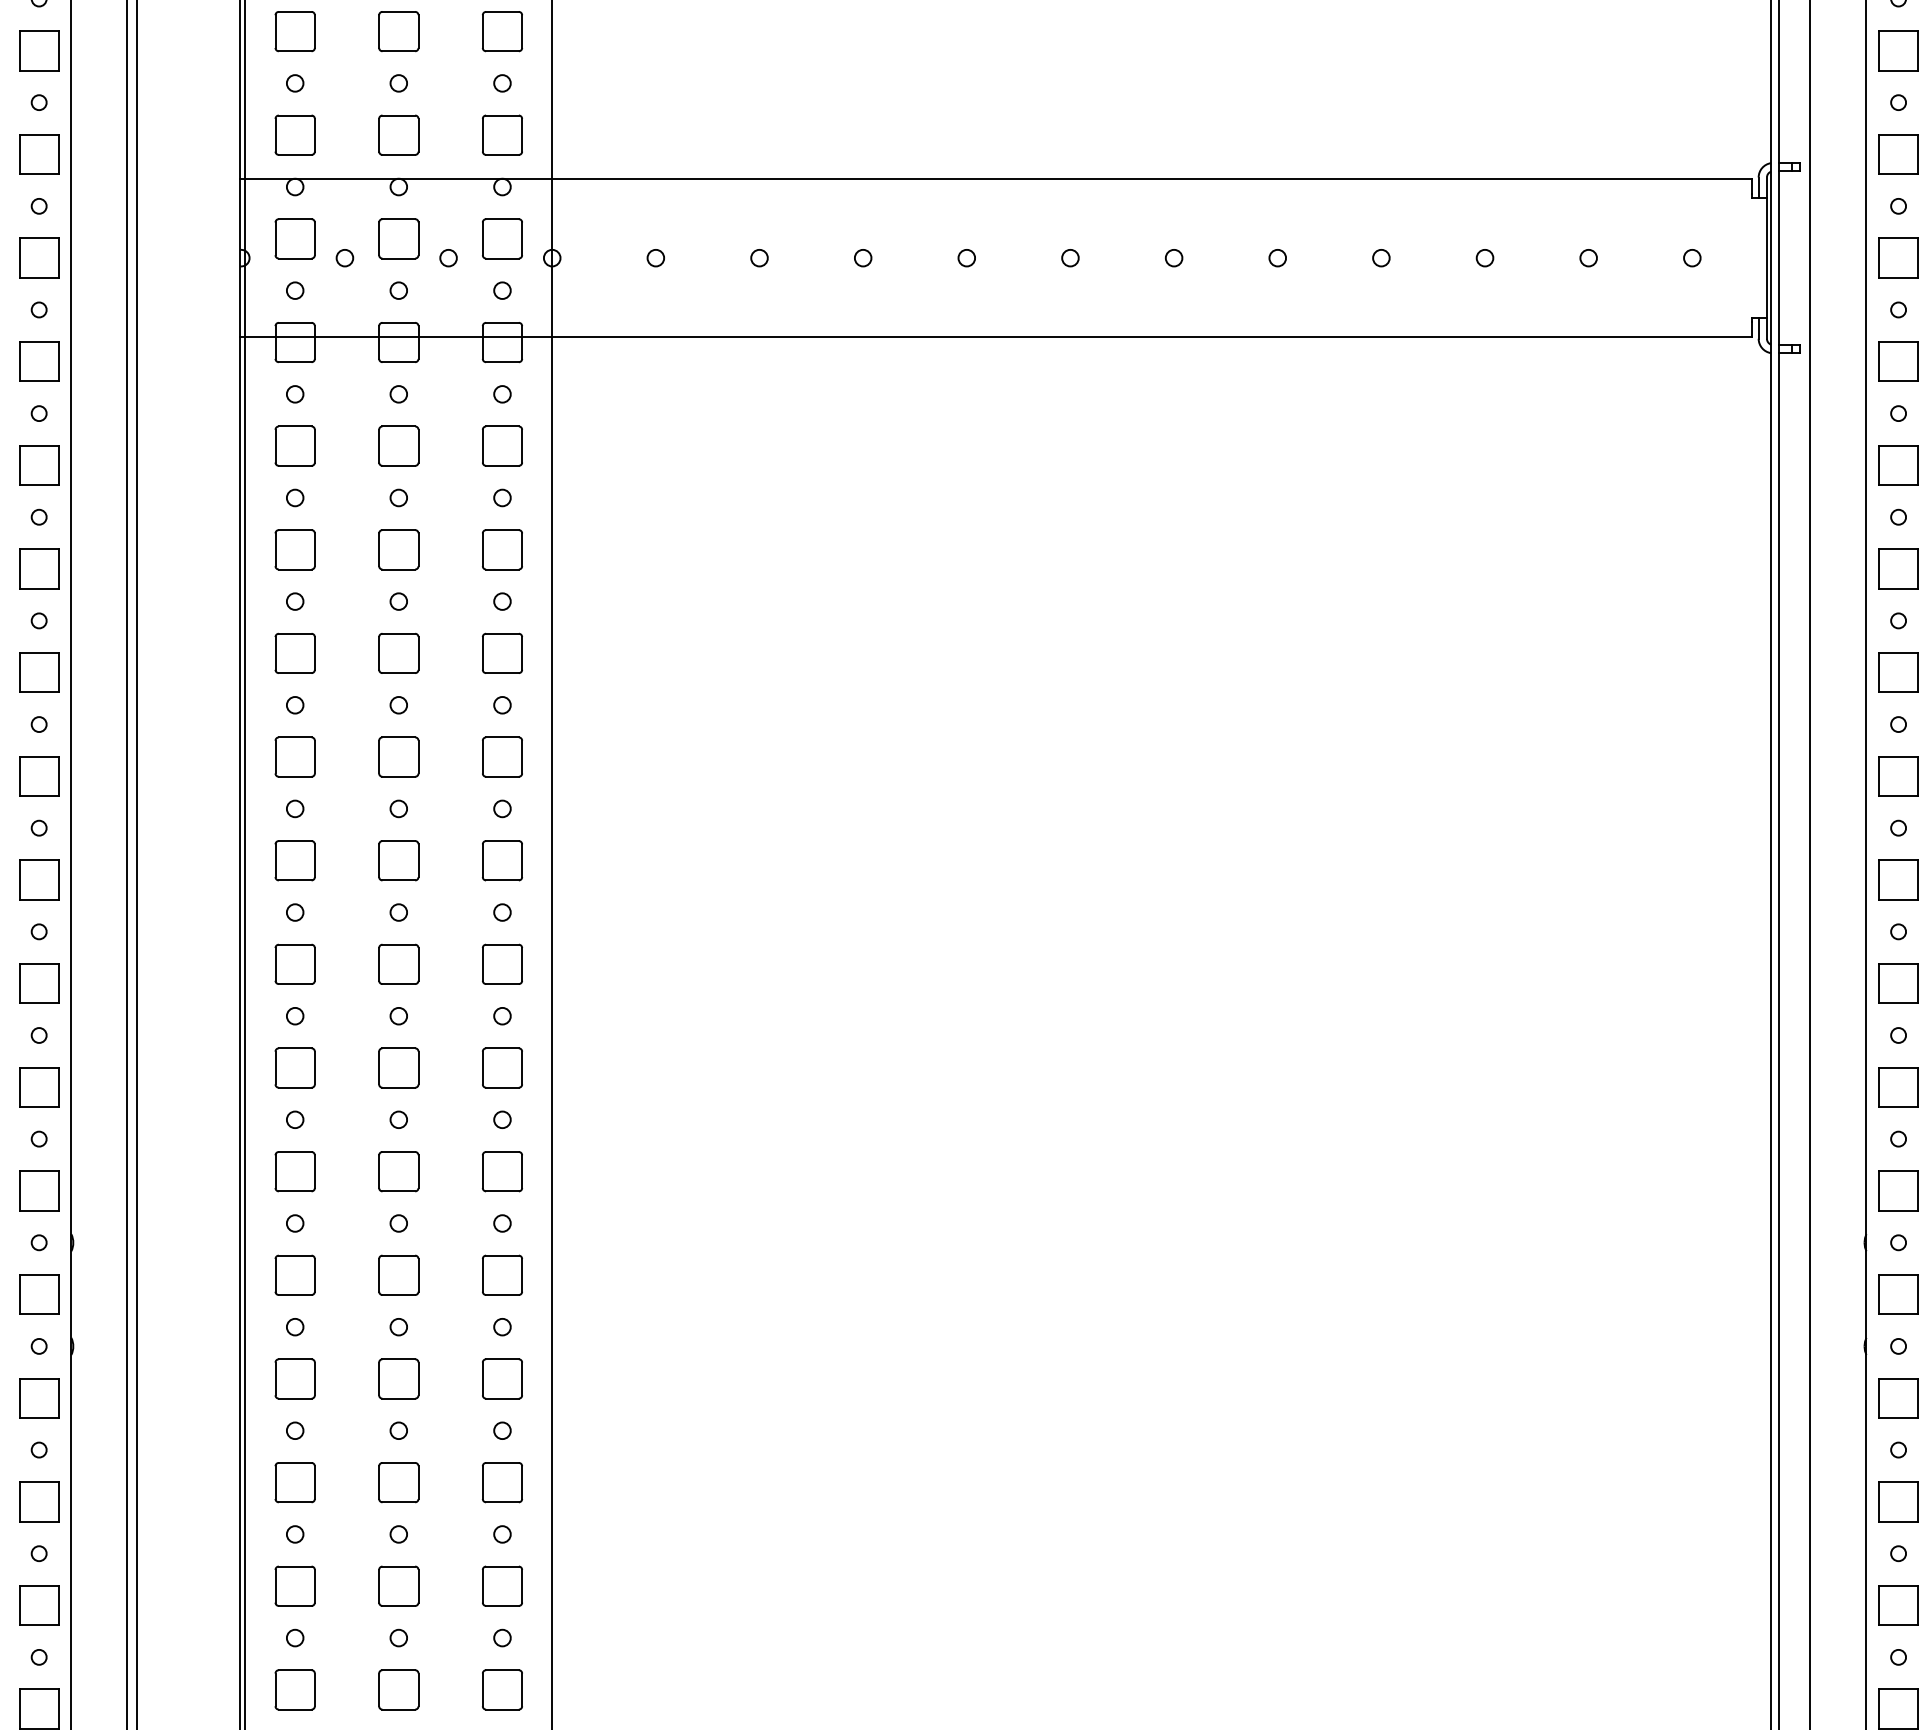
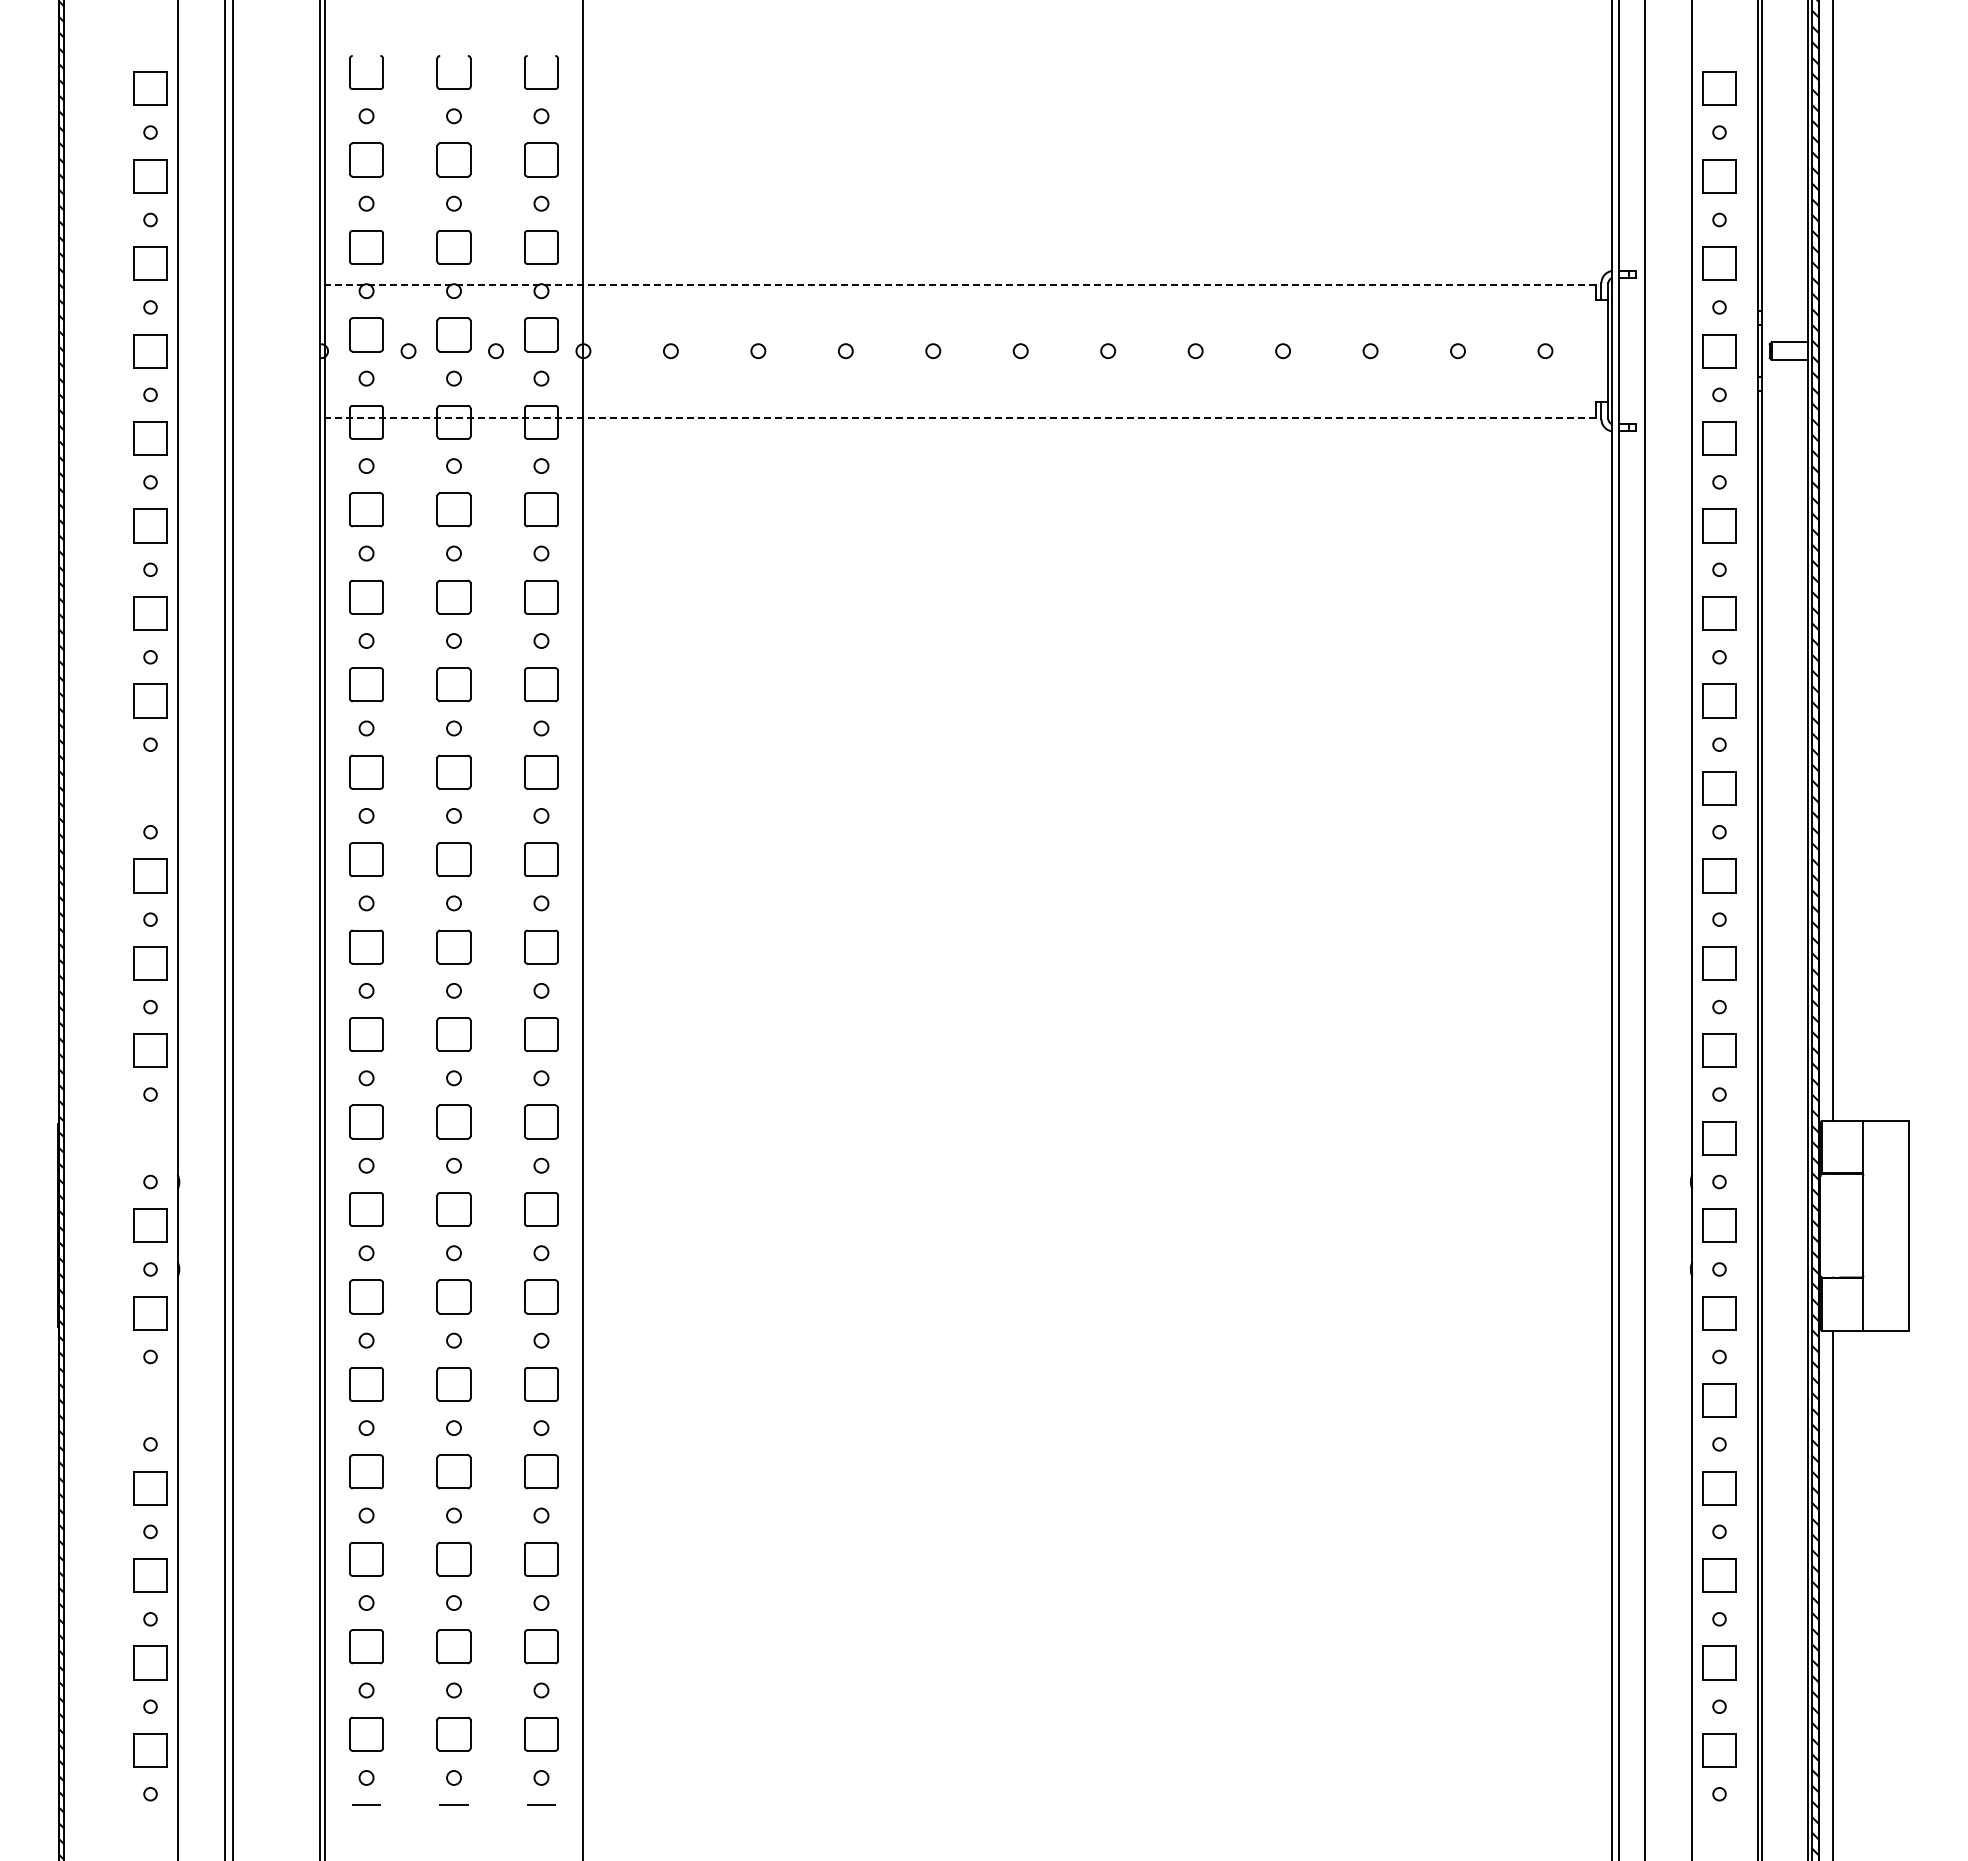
line: (996, 179) -> (958, 284), solid -> dashed
line: (996, 336) -> (958, 417), solid -> dashed
part: (39, 776) -> (150, 788), removed
part: (39, 1191) -> (150, 1138), removed
part: (39, 1501) -> (150, 1400), removed

